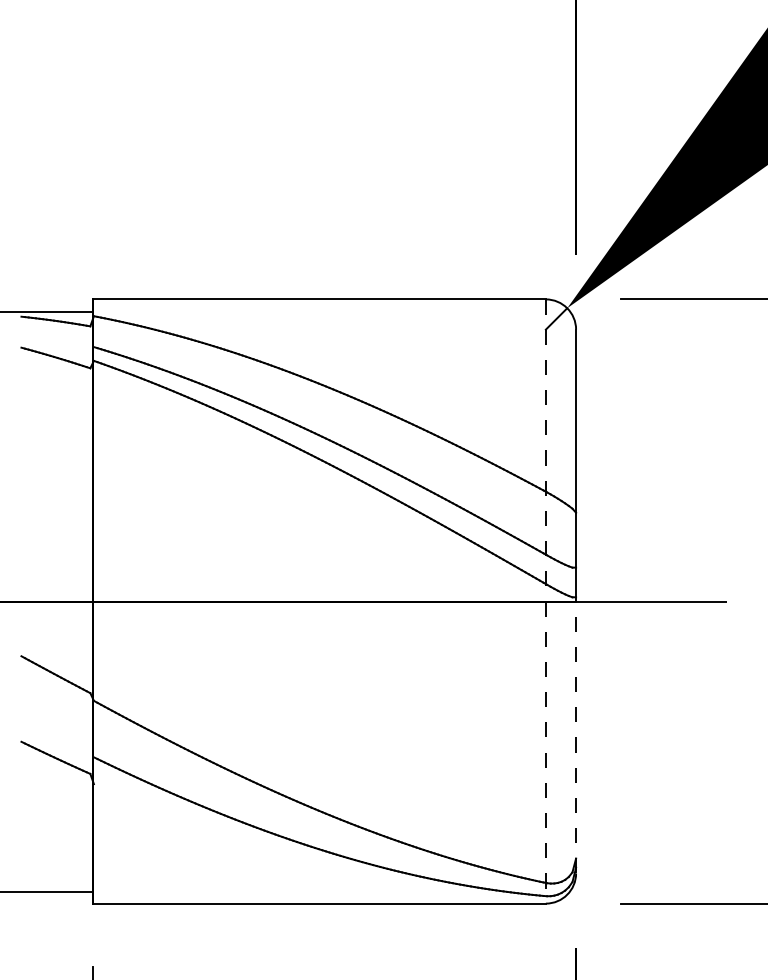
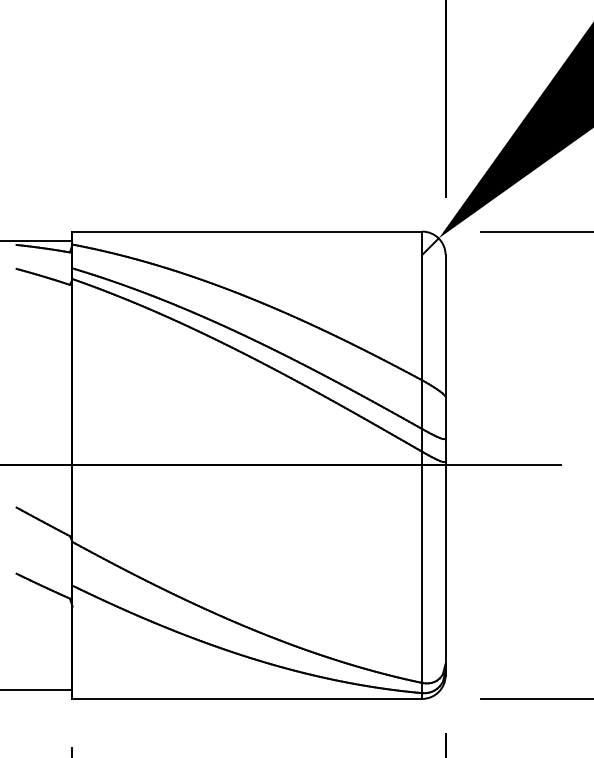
line: (546, 601) -> (422, 465), dashed -> solid
line: (575, 736) -> (445, 569), dashed -> solid

